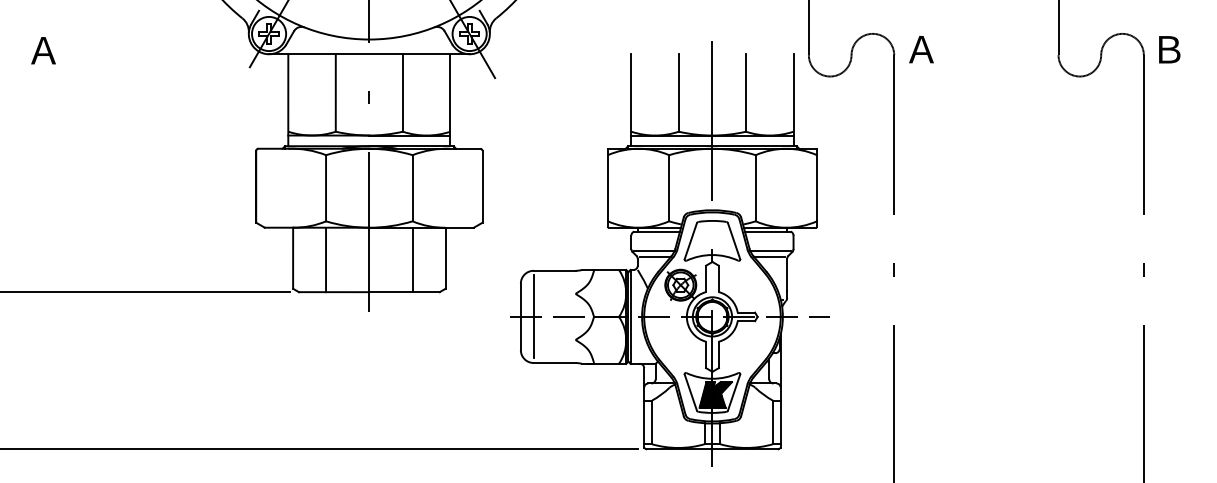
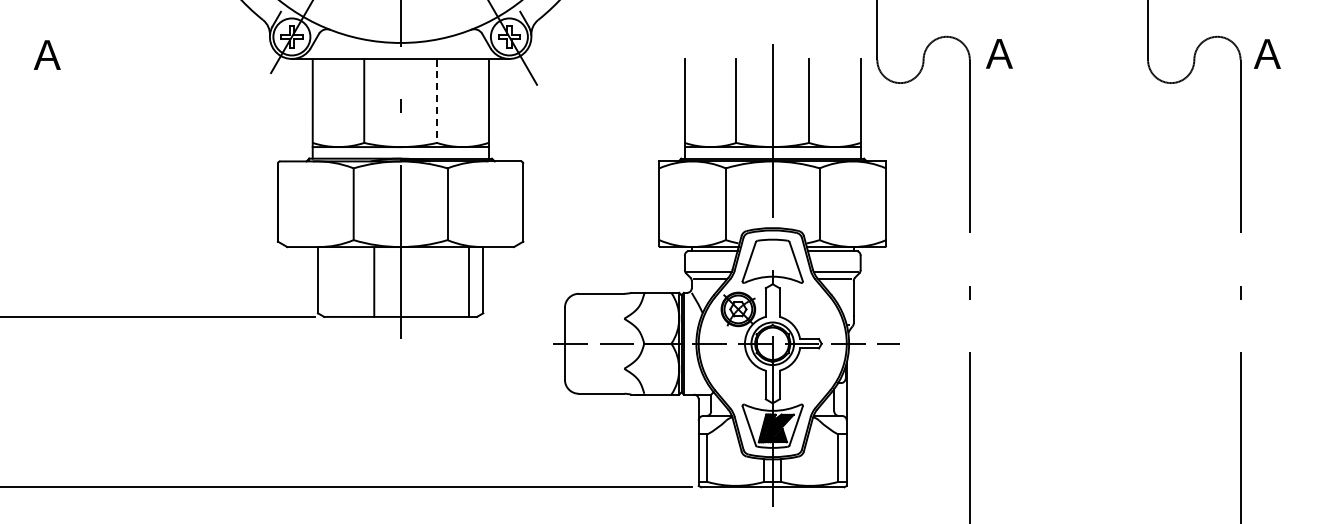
text: (1168, 49) -> (1267, 53), Ｂ -> Ａ
line: (402, 93) -> (436, 101), solid -> dashed
line: (326, 260) -> (374, 282), moved
line: (412, 260) -> (469, 282), moved
line: (533, 316) -> (578, 343), removed

